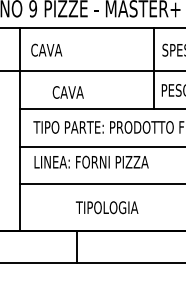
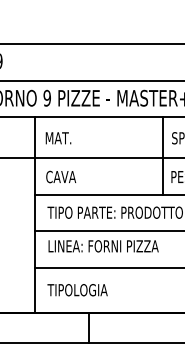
text: (46, 50) -> (60, 138), CAVA -> MAT.
text: (68, 91) -> (61, 176), moved
text: (107, 208) -> (77, 290), moved

